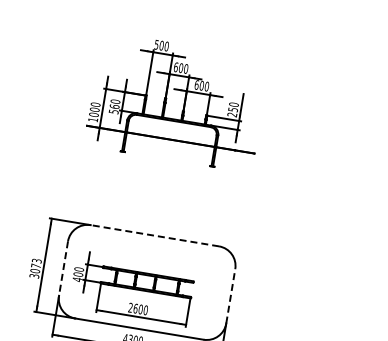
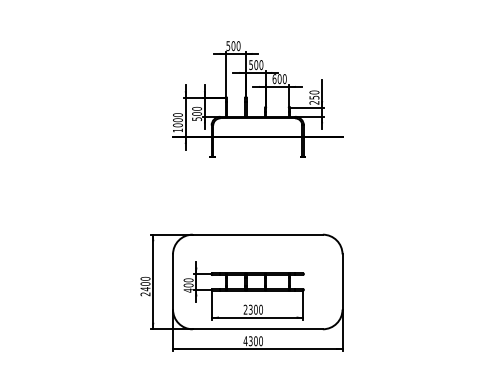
text: (176, 67) -> (251, 65), 600 -> 500
text: (114, 106) -> (196, 113), 560 -> 500
line: (154, 235) -> (257, 234), dashed -> solid
text: (35, 268) -> (145, 286), 3073 -> 2400
line: (64, 268) -> (173, 281), dashed -> solid
line: (230, 295) -> (342, 281), dashed -> solid
text: (135, 308) -> (250, 309), 2600 -> 2300

